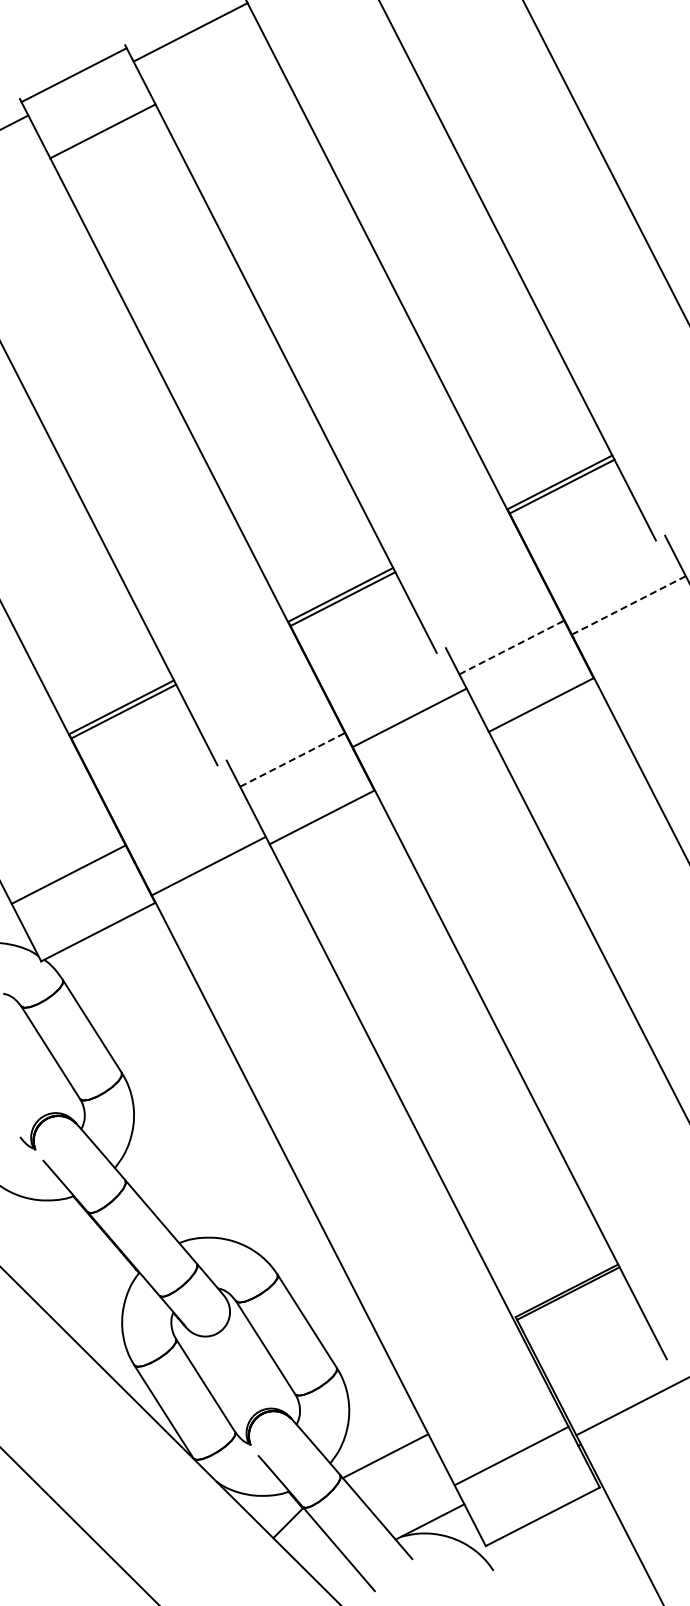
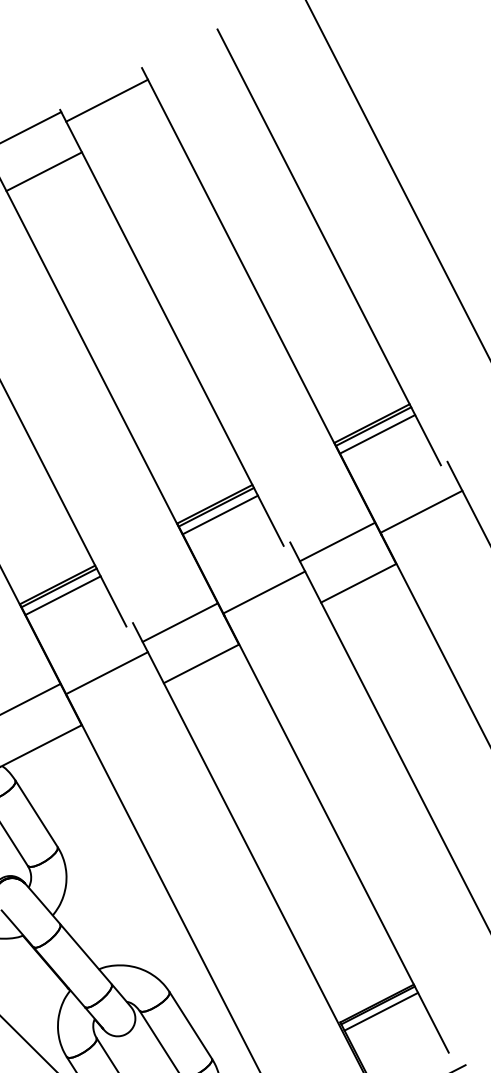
line: (567, 497) -> (377, 434), added
line: (629, 605) -> (421, 511), dashed -> solid
line: (348, 609) -> (220, 514), added
line: (511, 647) -> (337, 542), dashed -> solid
line: (128, 722) -> (62, 595), added
line: (292, 759) -> (180, 622), dashed -> solid
line: (208, 866) -> (107, 673), moved
line: (572, 1301) -> (381, 1011), added

